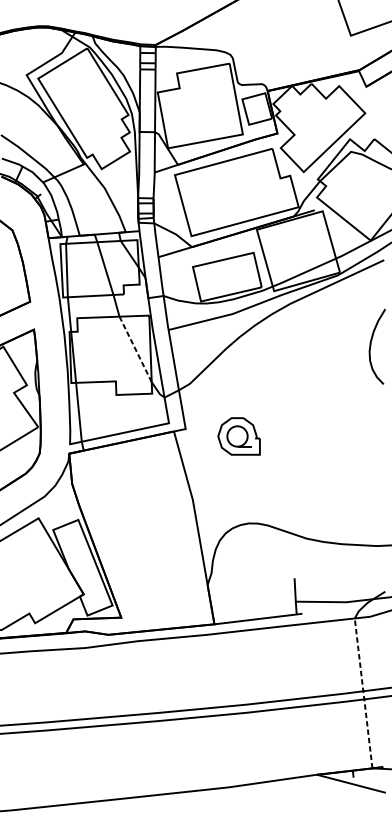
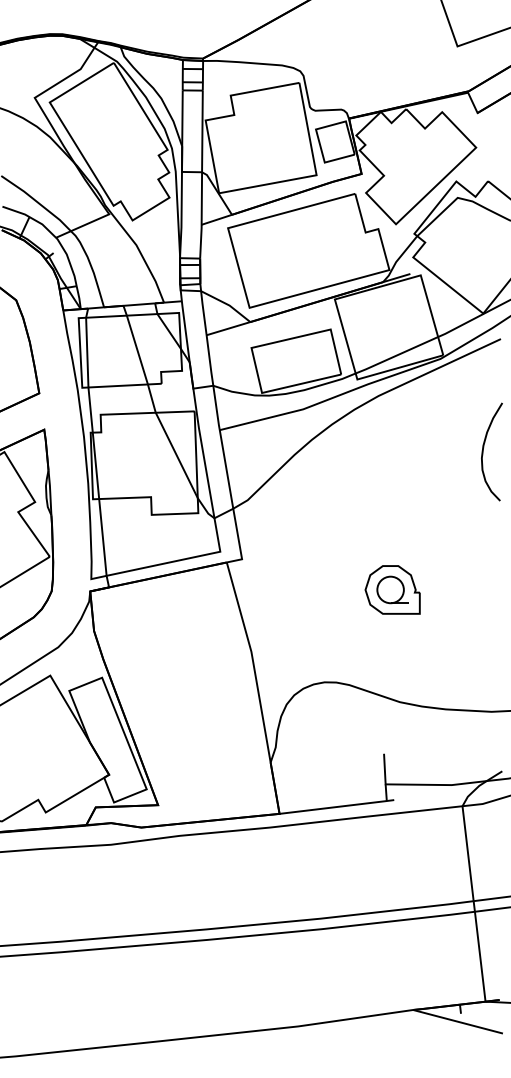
line: (135, 349) -> (176, 455), dashed -> solid
part: (238, 436) -> (392, 589), moved
line: (363, 693) -> (474, 904), dashed -> solid

